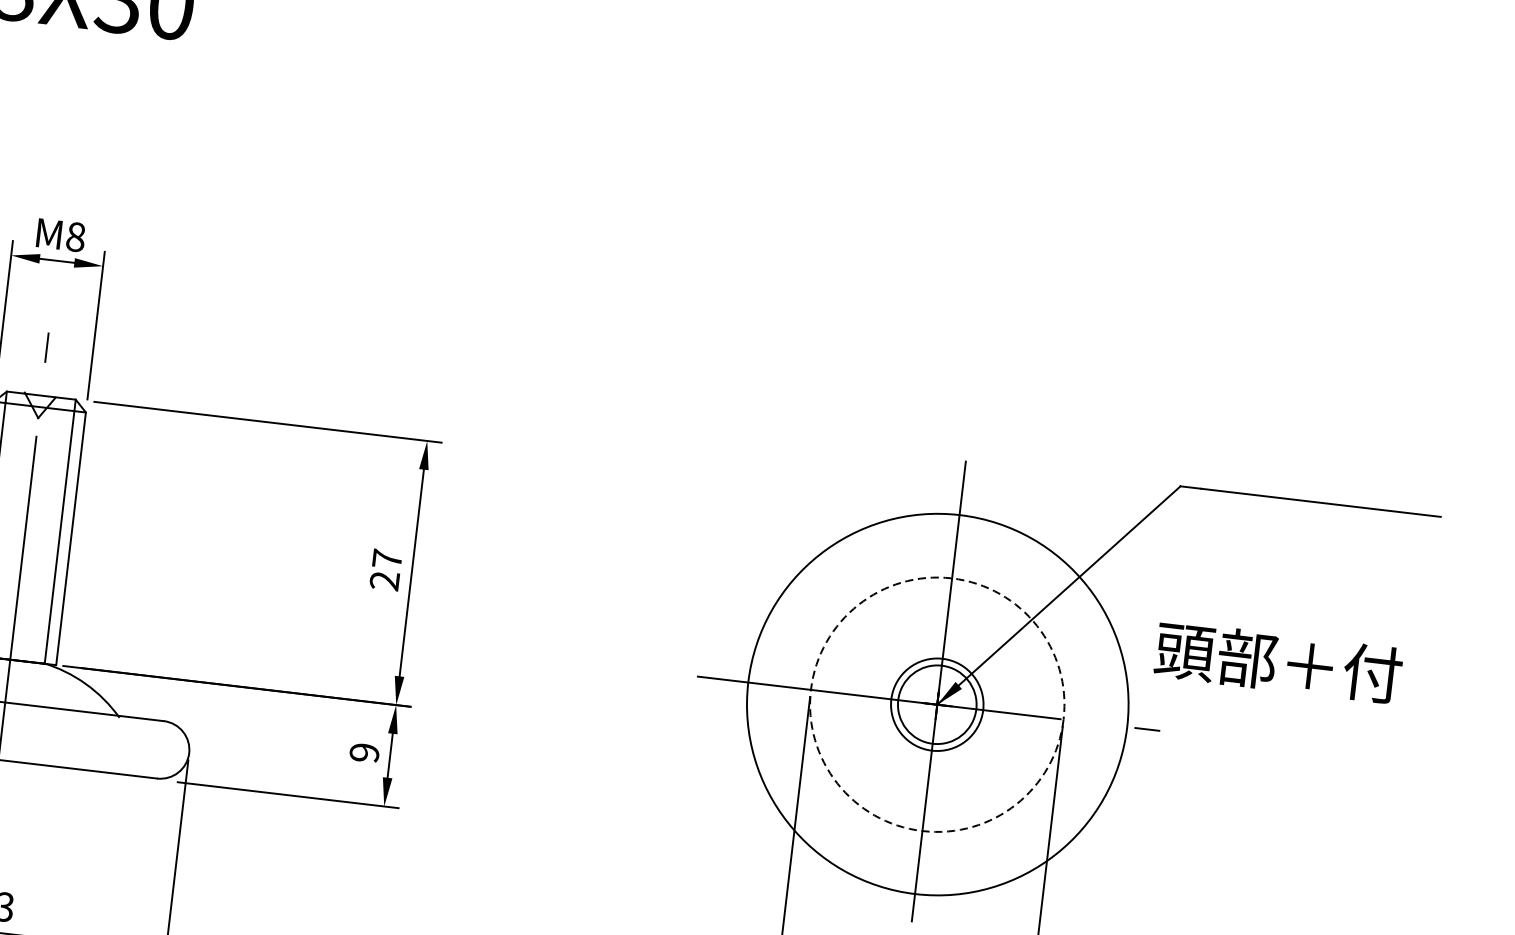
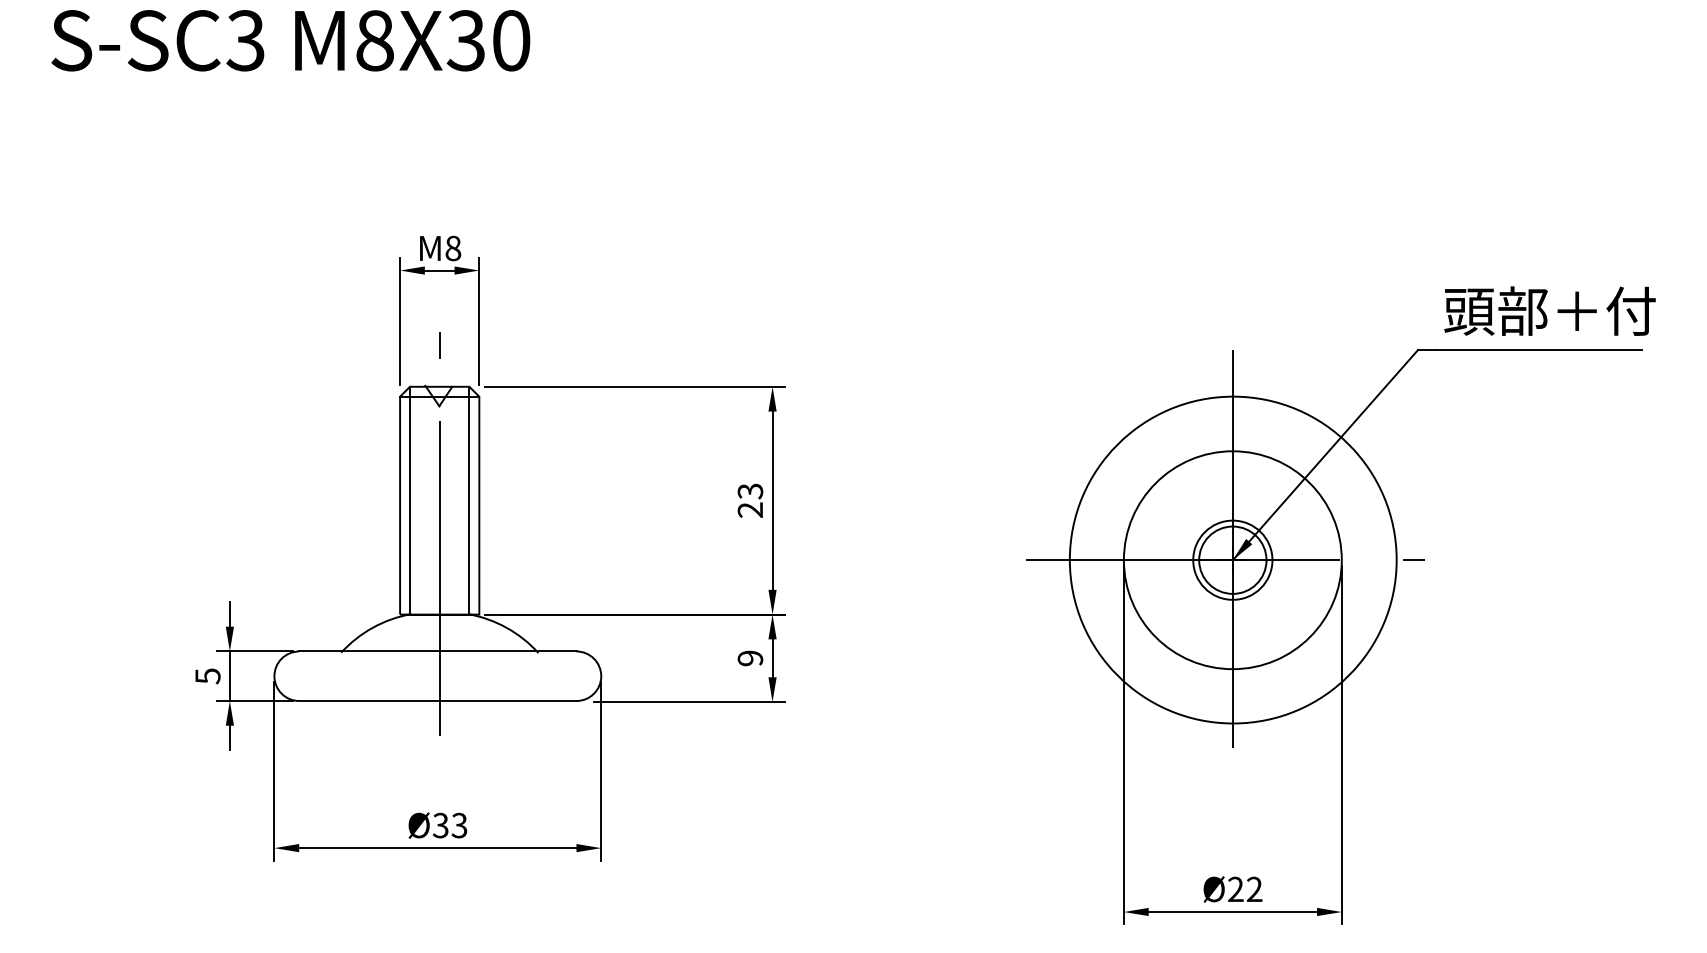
text: (387, 559) -> (750, 491), 27 -> 23
text: (1278, 661) -> (1549, 310), moved
circle: (936, 704) -> (1232, 560), dashed -> solid

